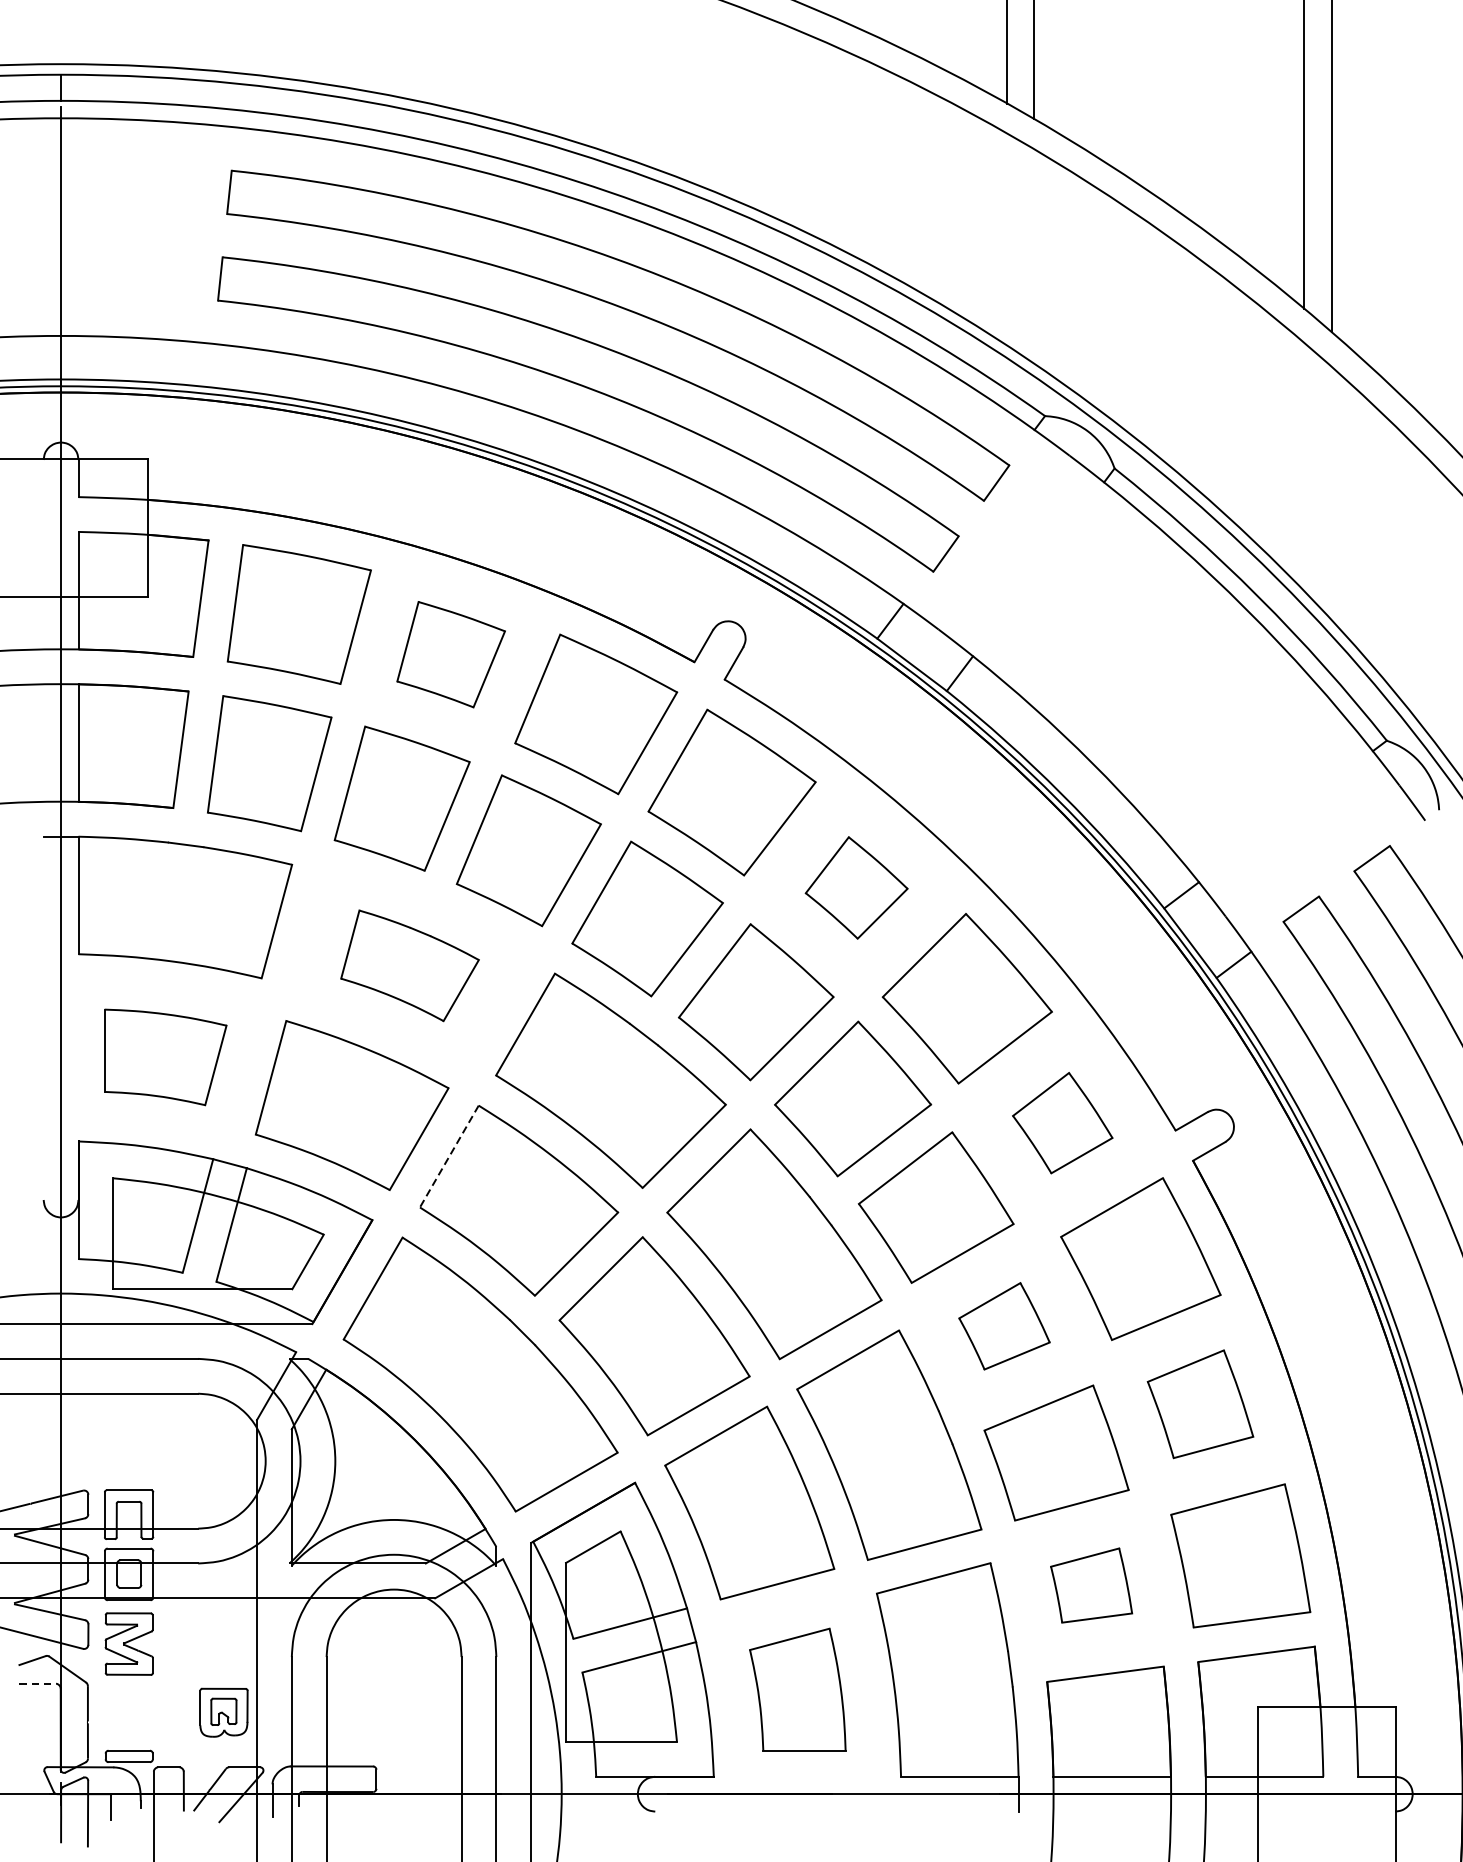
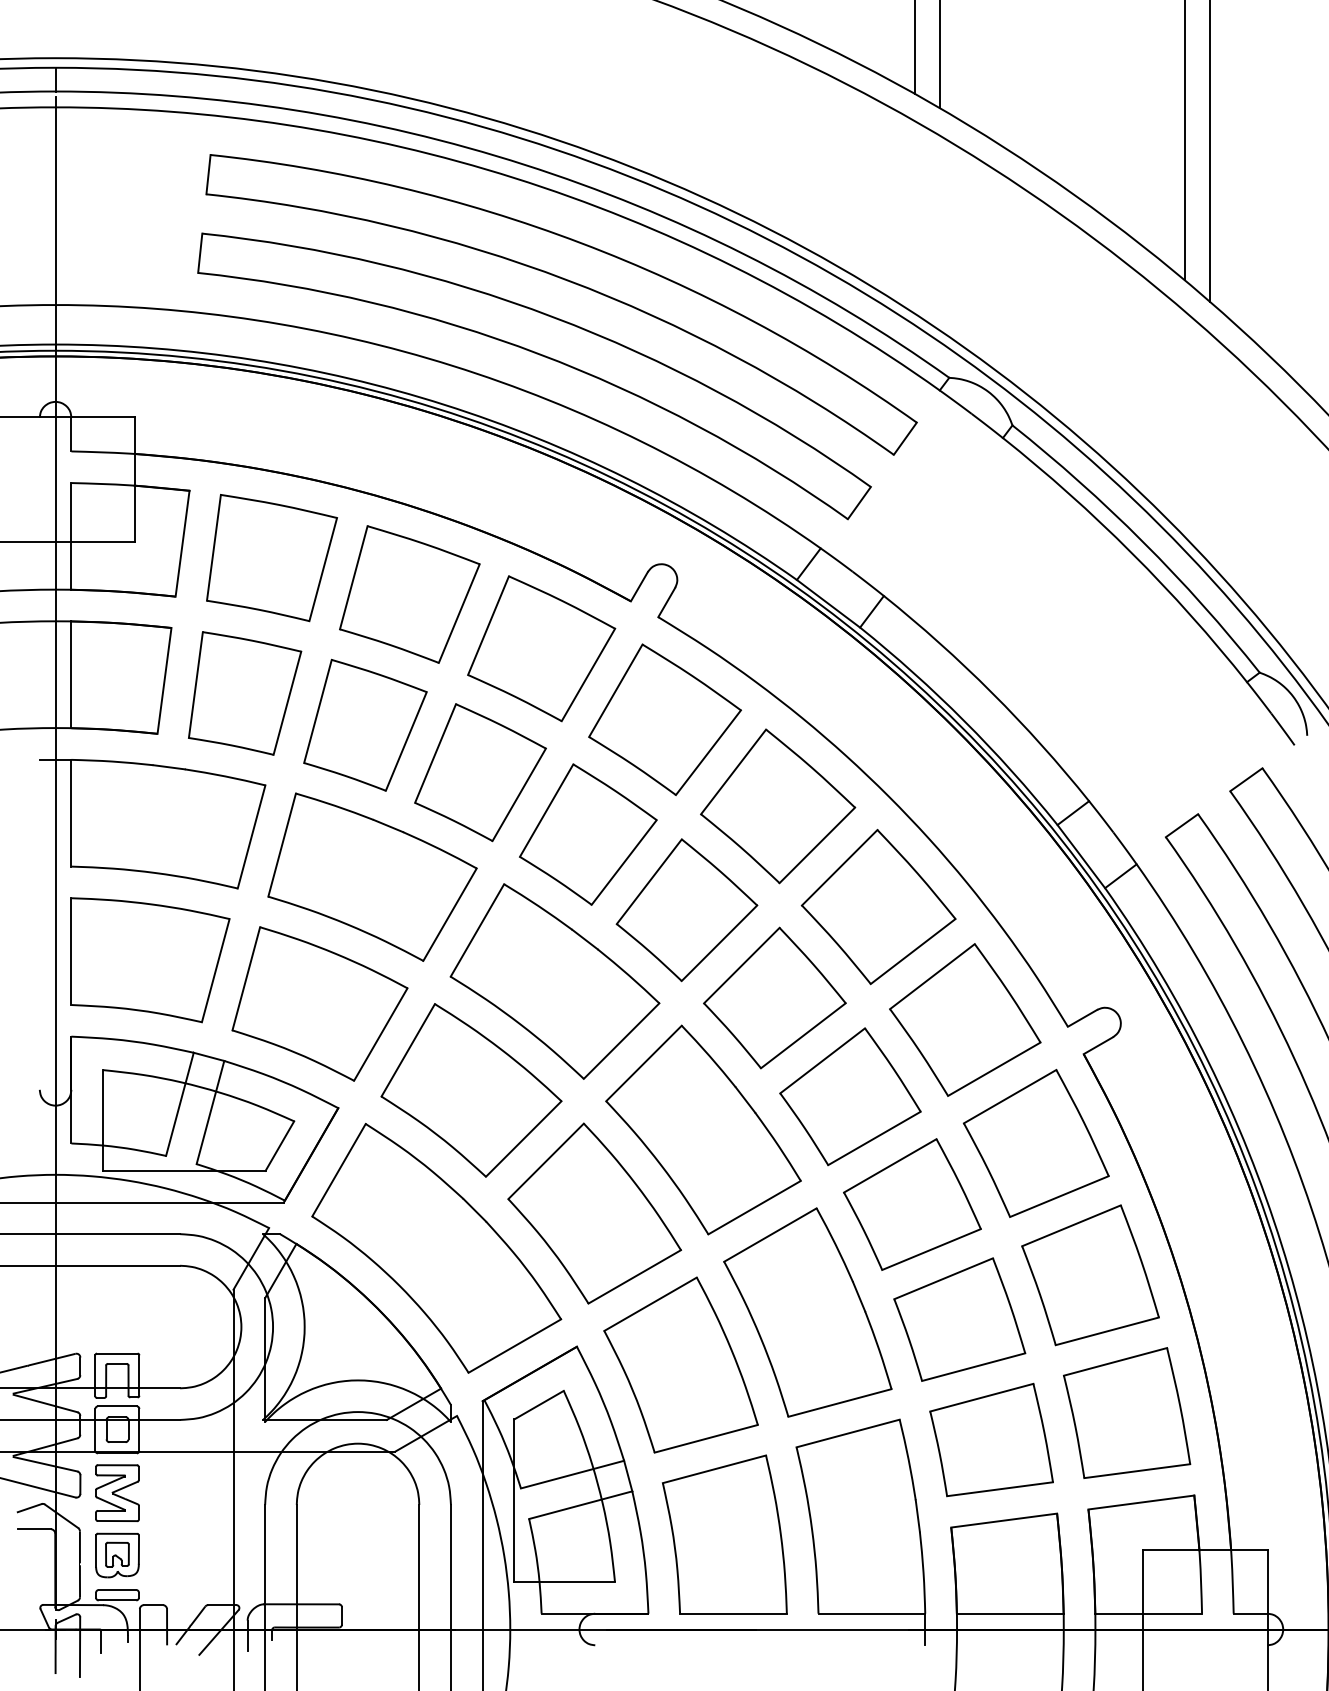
part: (450, 654) -> (409, 594), size x1.43
part: (857, 888) -> (778, 806), size x1.67
part: (410, 965) -> (372, 876), size x1.67
part: (165, 1057) -> (150, 960), size x1.43
part: (1062, 1122) -> (965, 1019), size x1.67
line: (448, 1156) -> (407, 1050), dashed -> solid
part: (1004, 1326) -> (912, 1204), size x1.67
part: (1200, 1404) -> (1090, 1275), size x1.43
part: (1091, 1584) -> (991, 1439), size x1.67
line: (37, 1684) -> (34, 1529), dashed -> solid
part: (797, 1689) -> (724, 1534), size x1.43
part: (223, 1712) -> (117, 1555), moved

